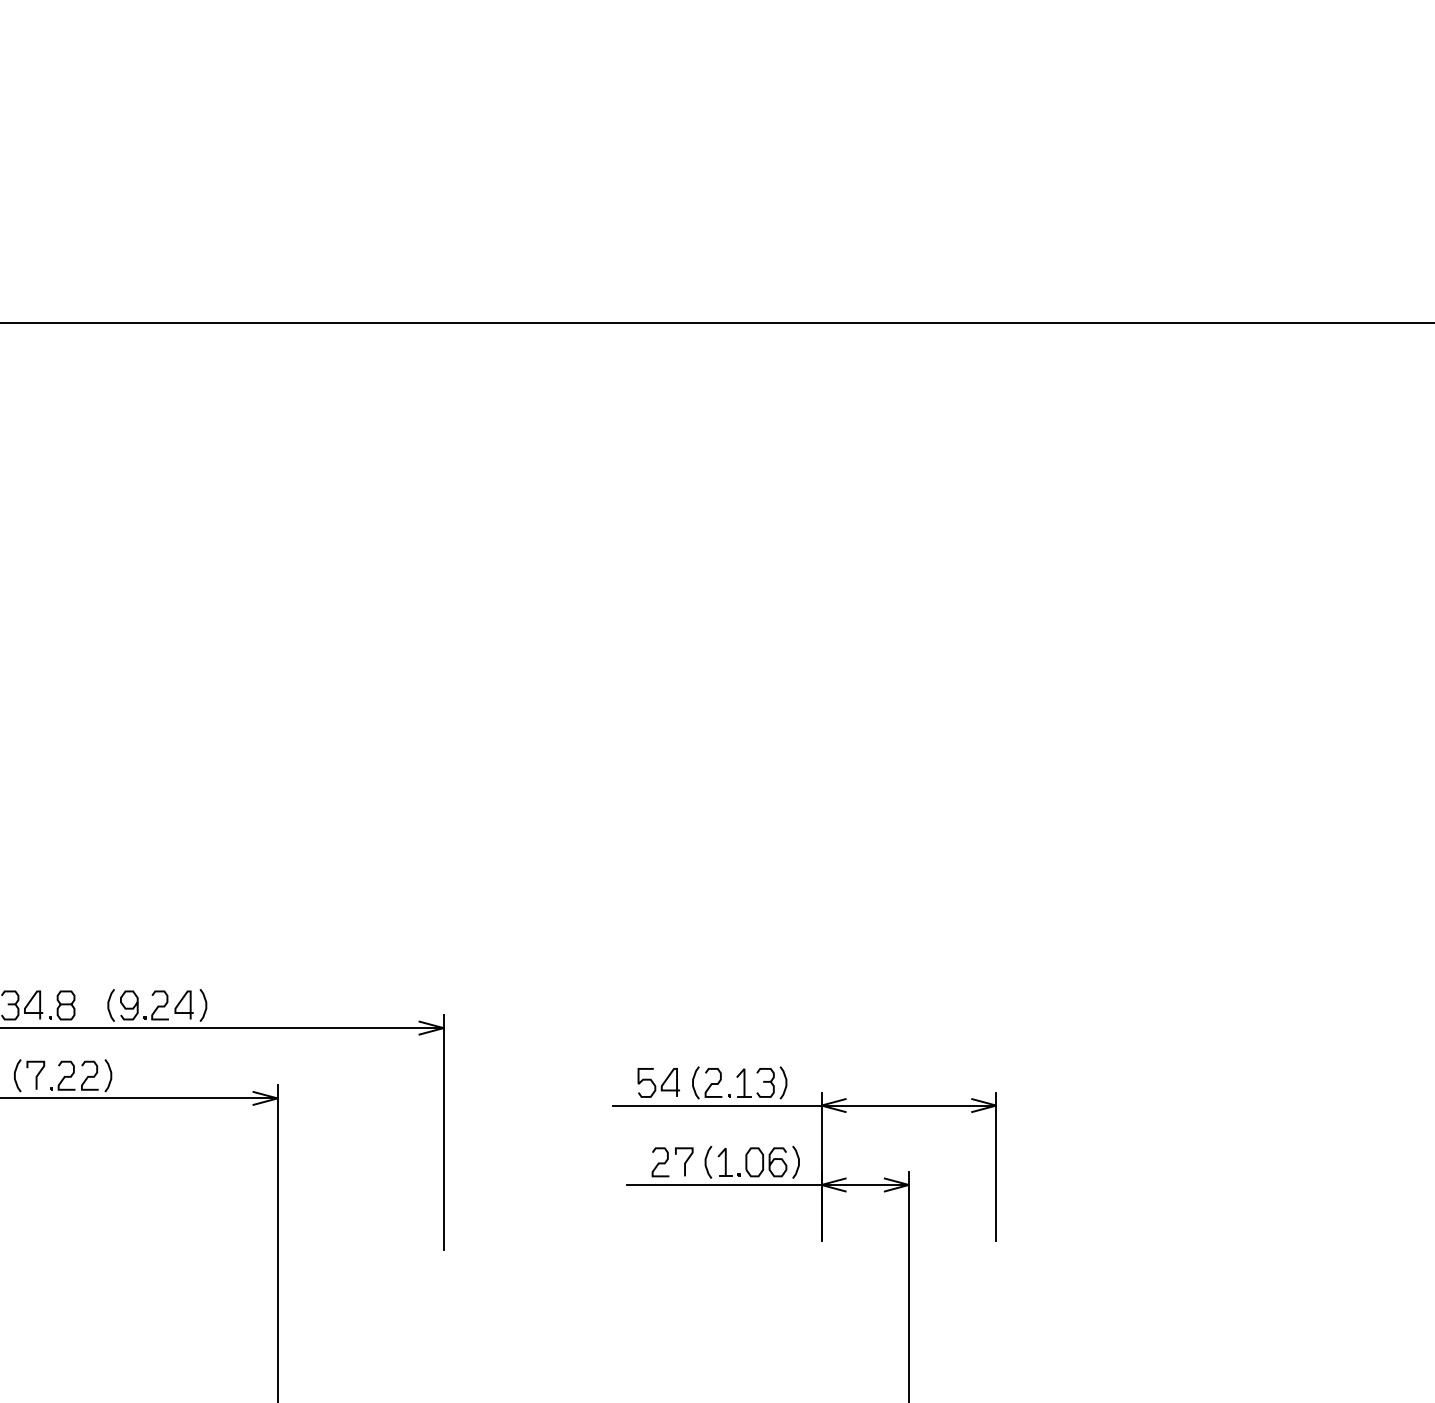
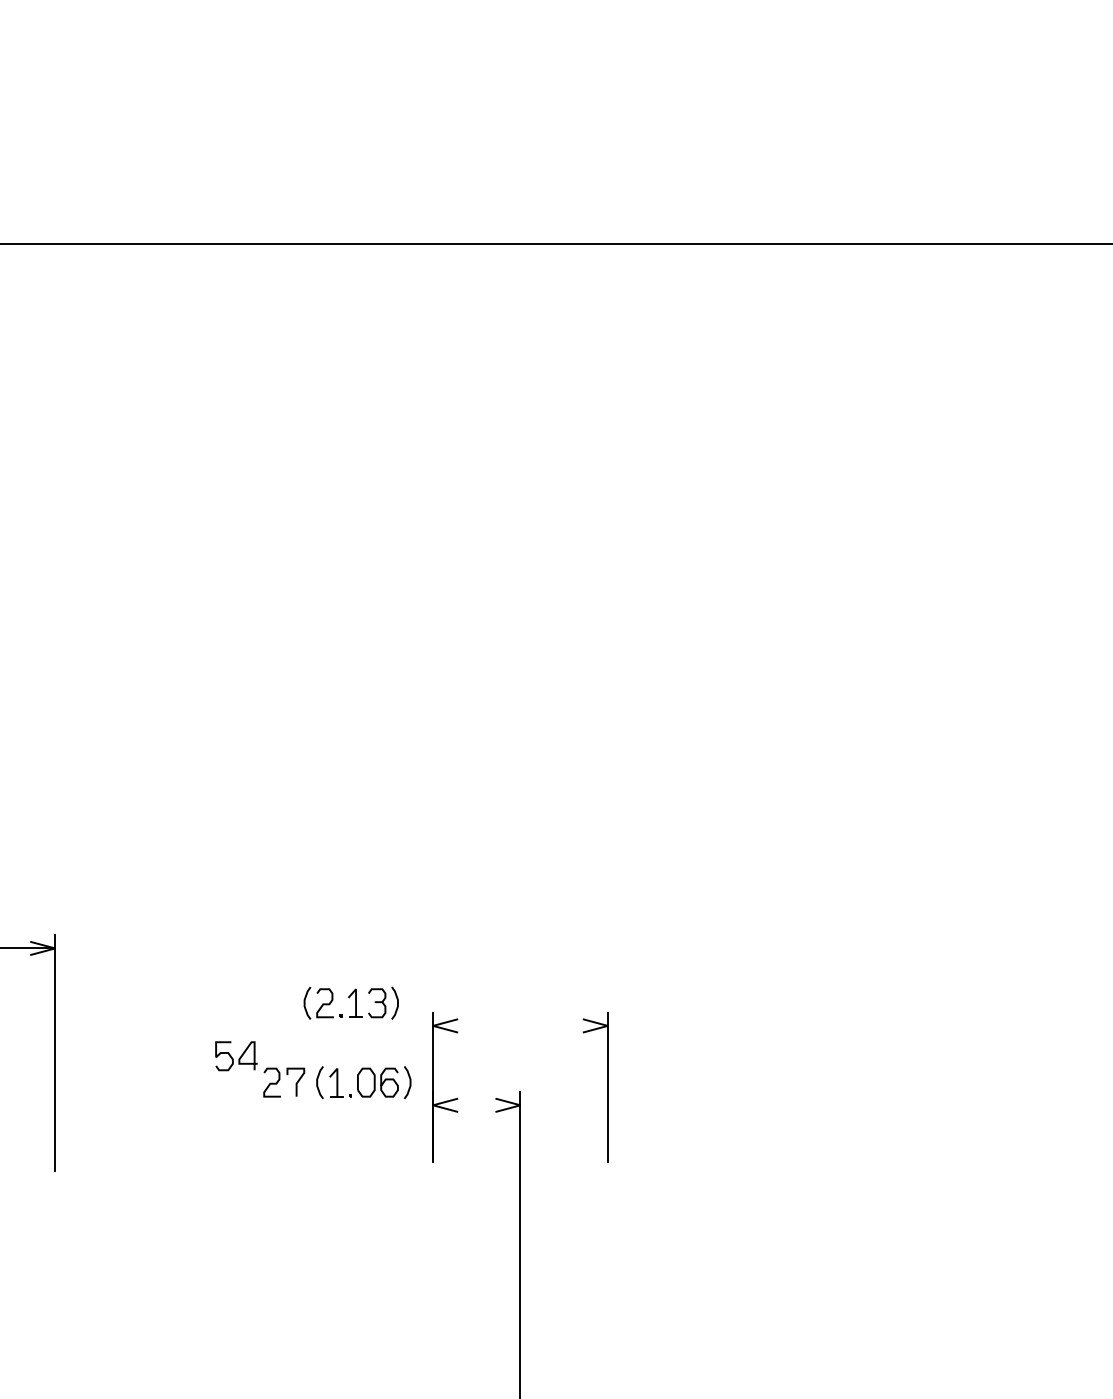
part: (658, 1082) -> (236, 1055), moved
line: (804, 1105) -> (416, 1025), removed
line: (767, 1184) -> (379, 1104), removed

